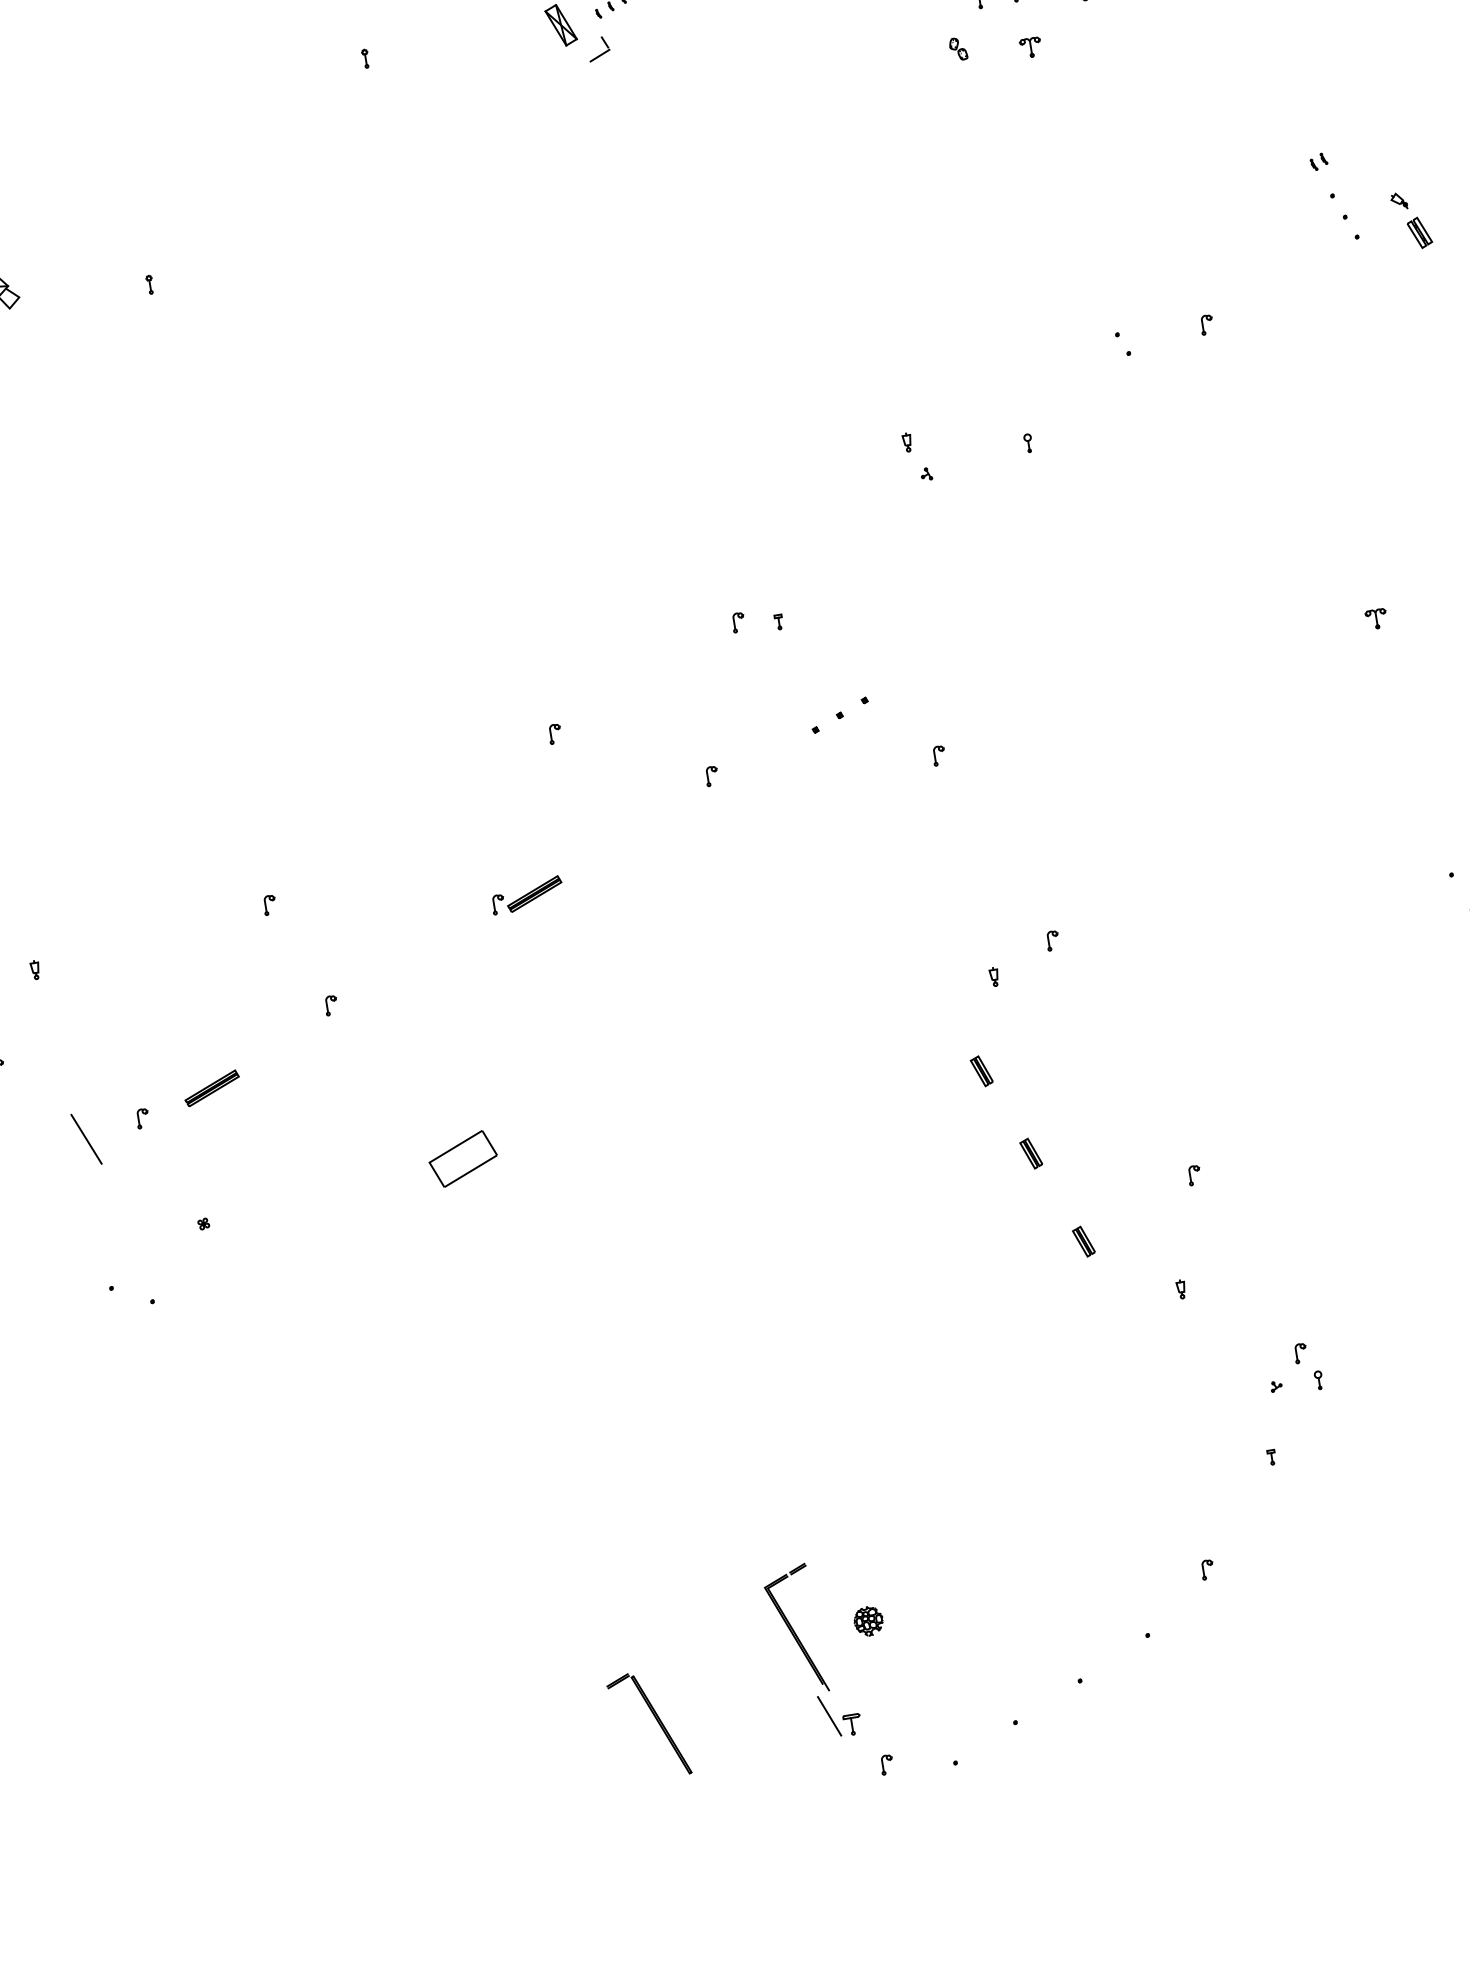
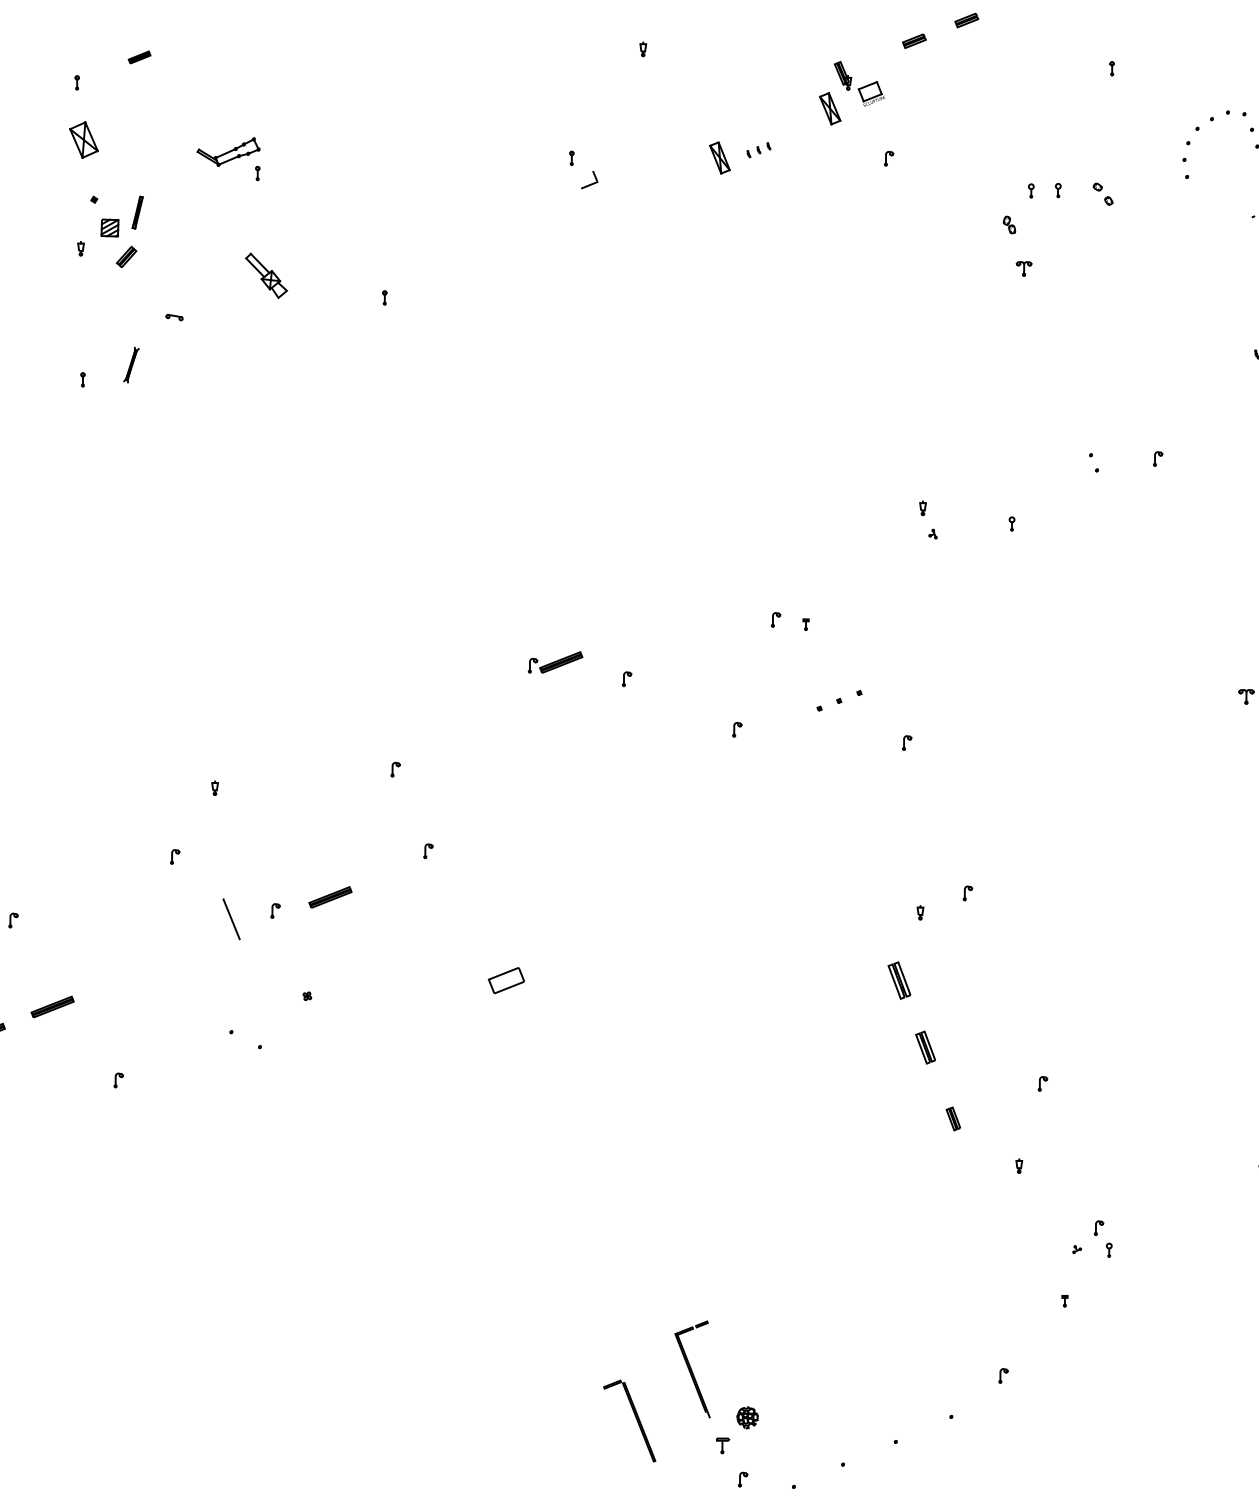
part: (1030, 47) -> (1023, 268), moved
part: (598, 48) -> (589, 179), moved
part: (527, 895) -> (555, 662), moved
part: (981, 1070) -> (899, 980), size x1.6
part: (1031, 1153) -> (925, 1047), size x1.4
part: (463, 1158) -> (506, 980), size x0.7
part: (868, 1621) -> (747, 1417), moved
line: (828, 1716) -> (706, 1436), removed
part: (655, 1720) -> (635, 1418), moved

